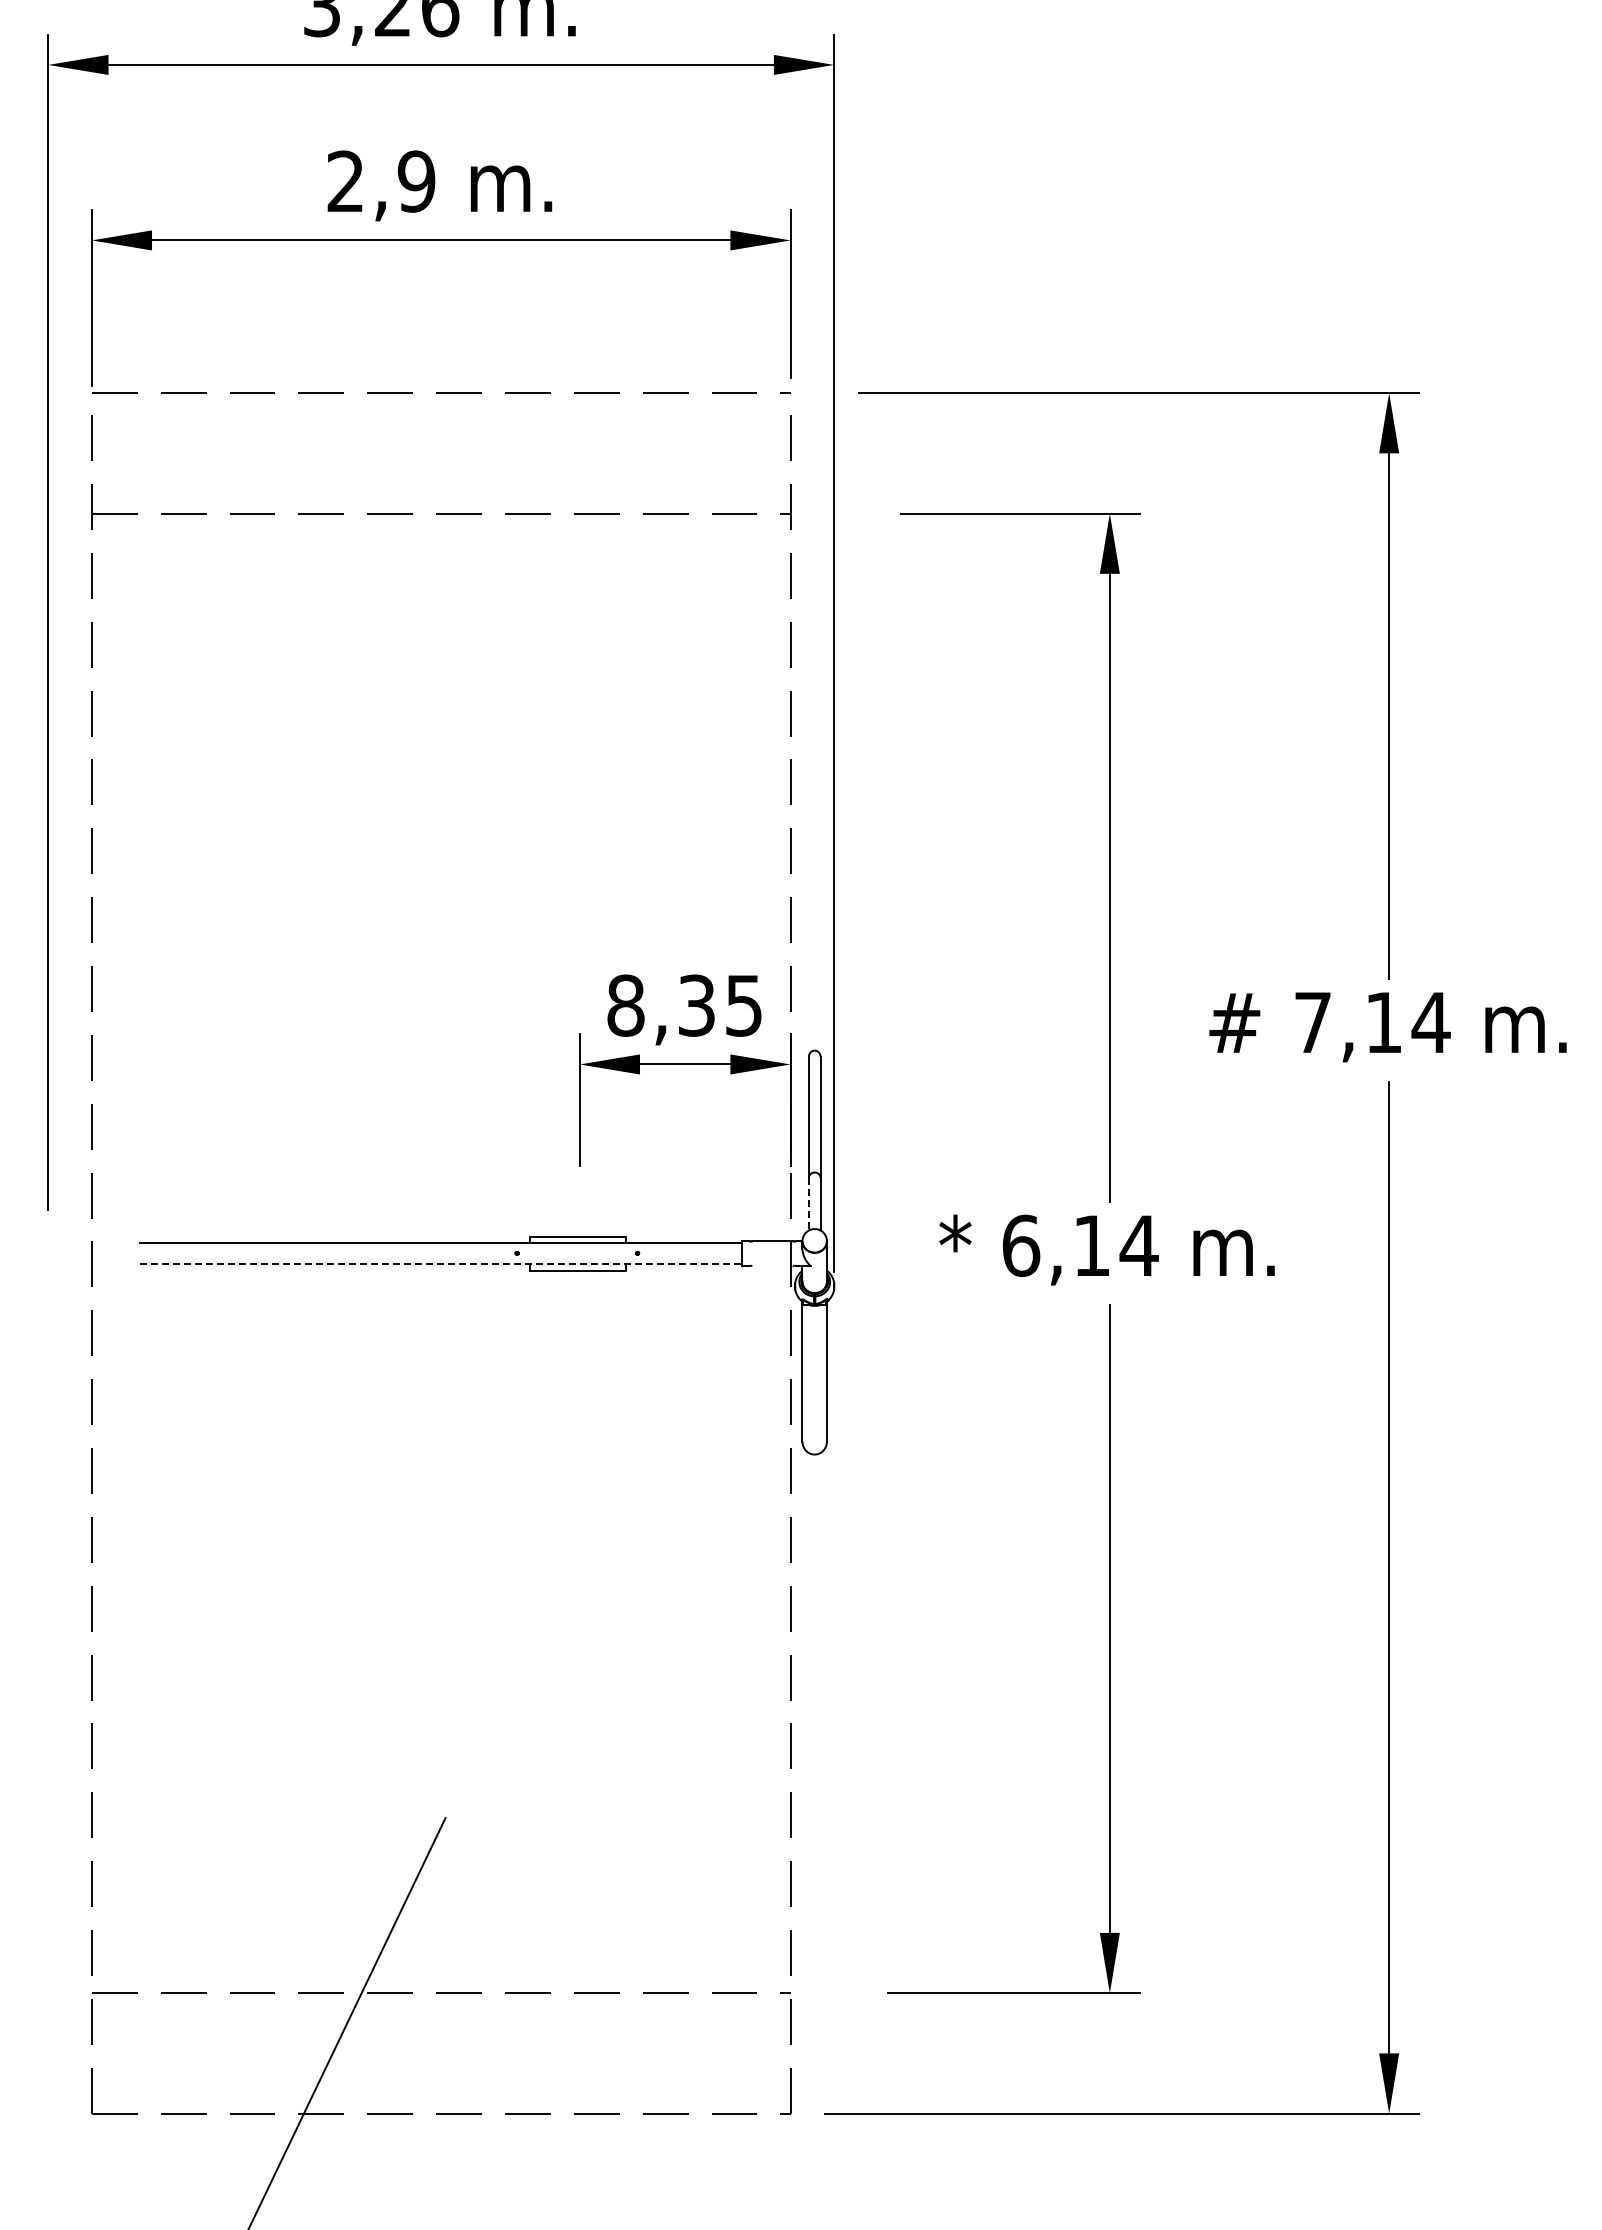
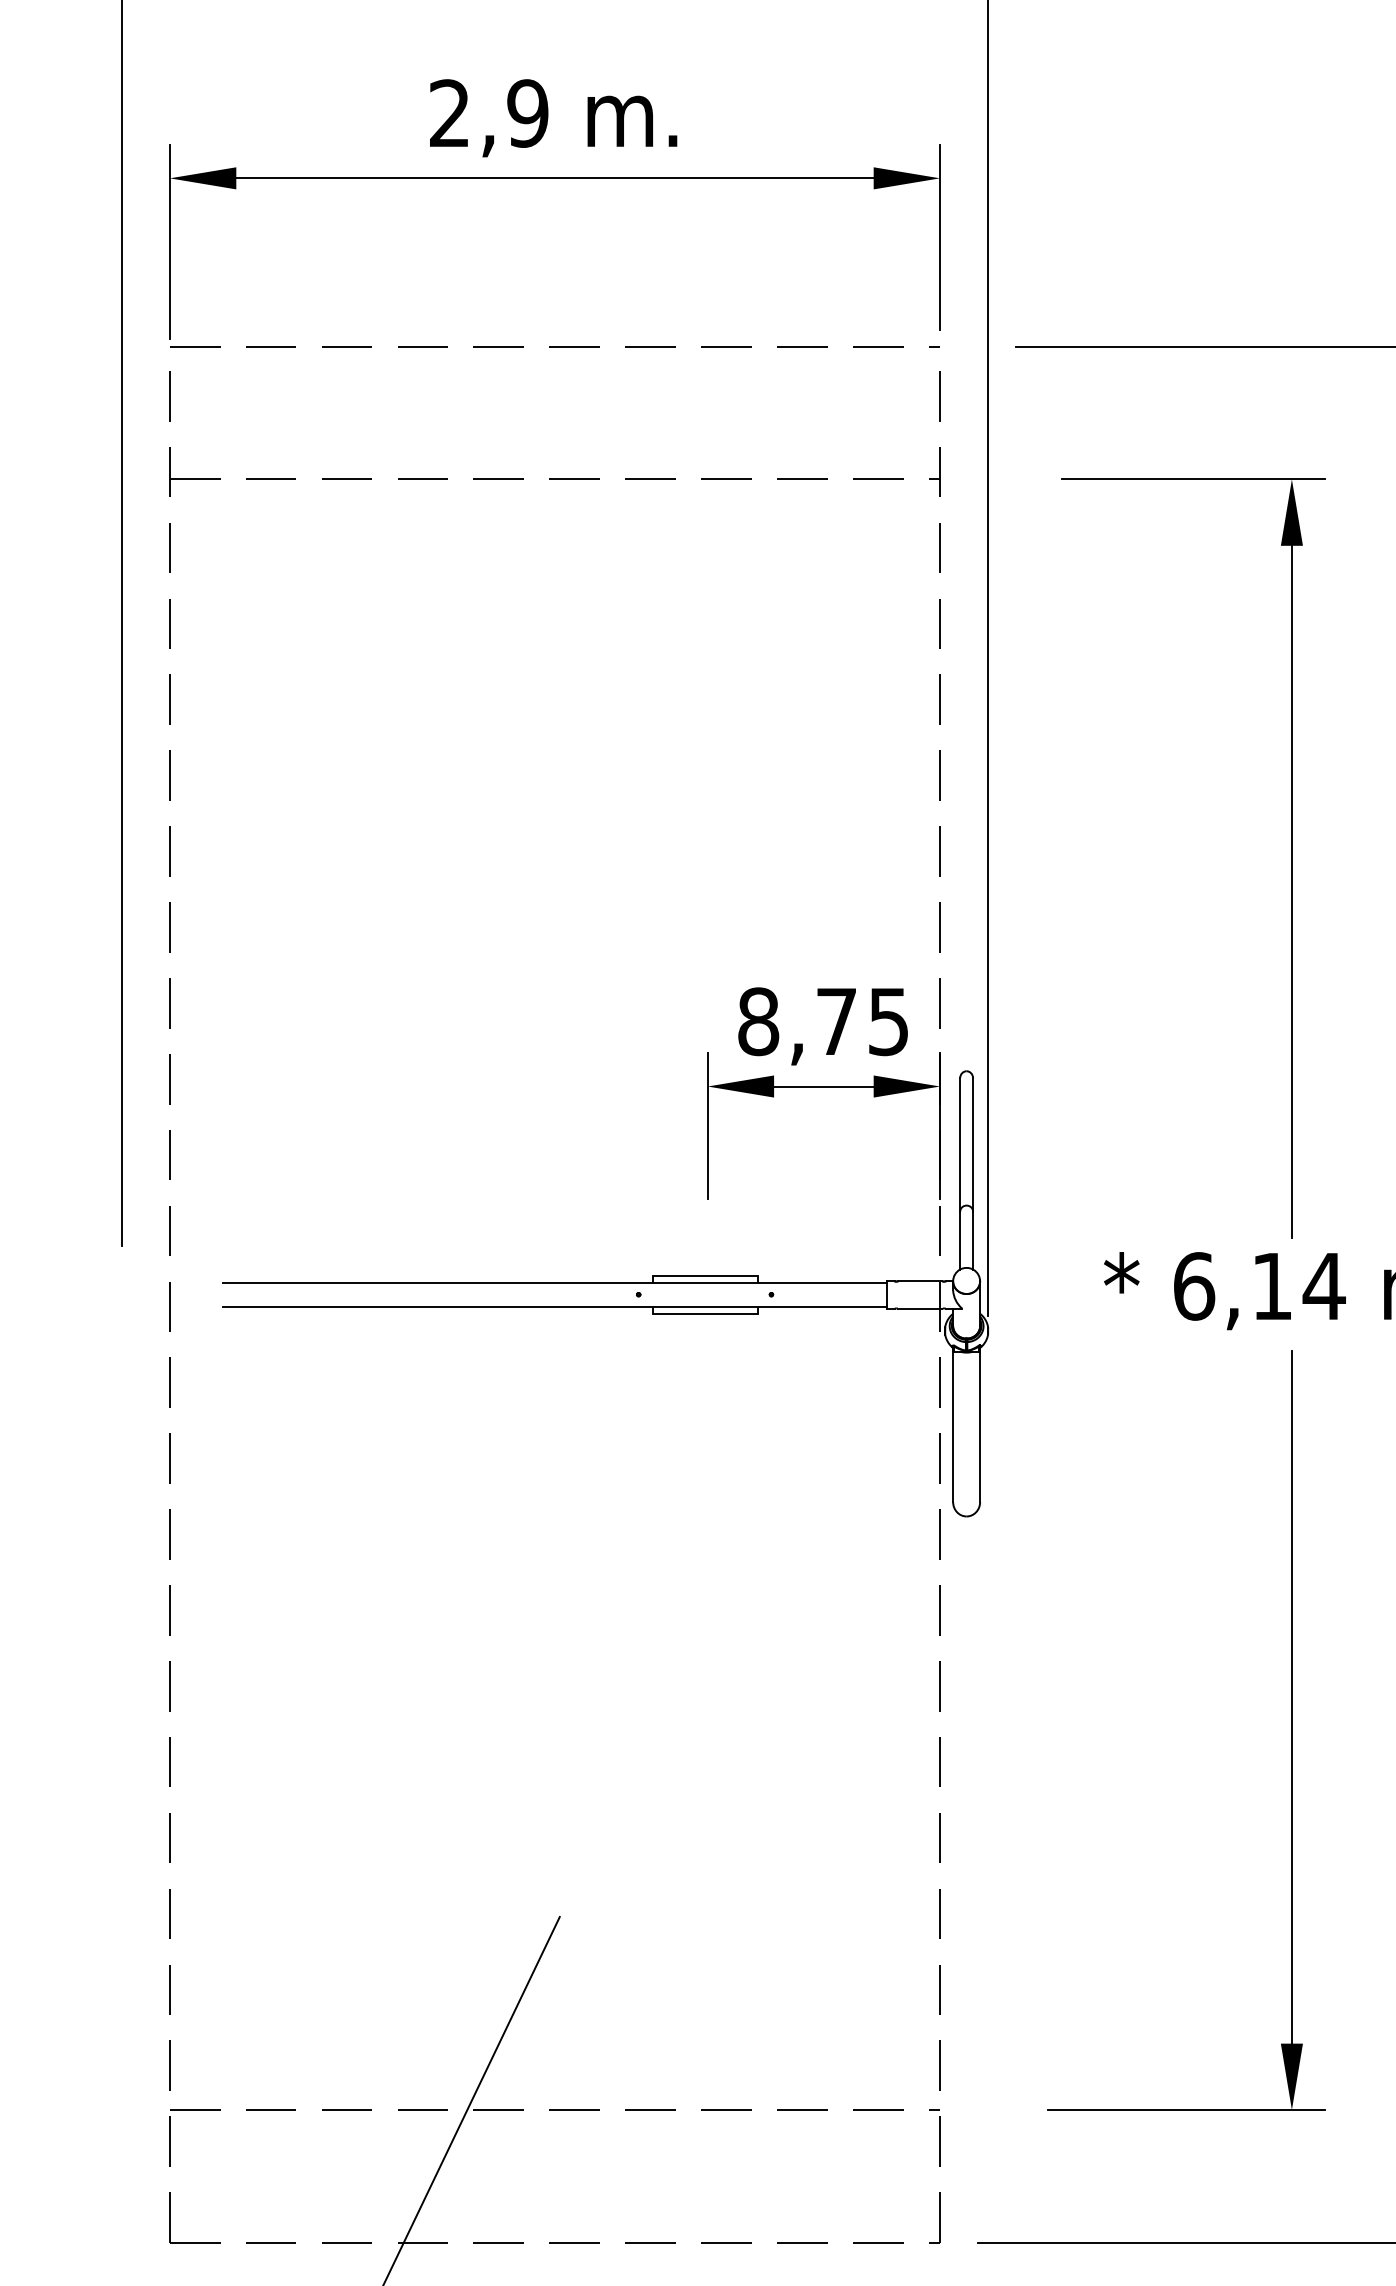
text: (696, 1005) -> (836, 1021), 8,35 -> 8,75
line: (808, 1204) -> (959, 1240), dashed -> solid
line: (441, 1264) -> (555, 1306), dashed -> solid
line: (772, 1265) -> (920, 1308), added

